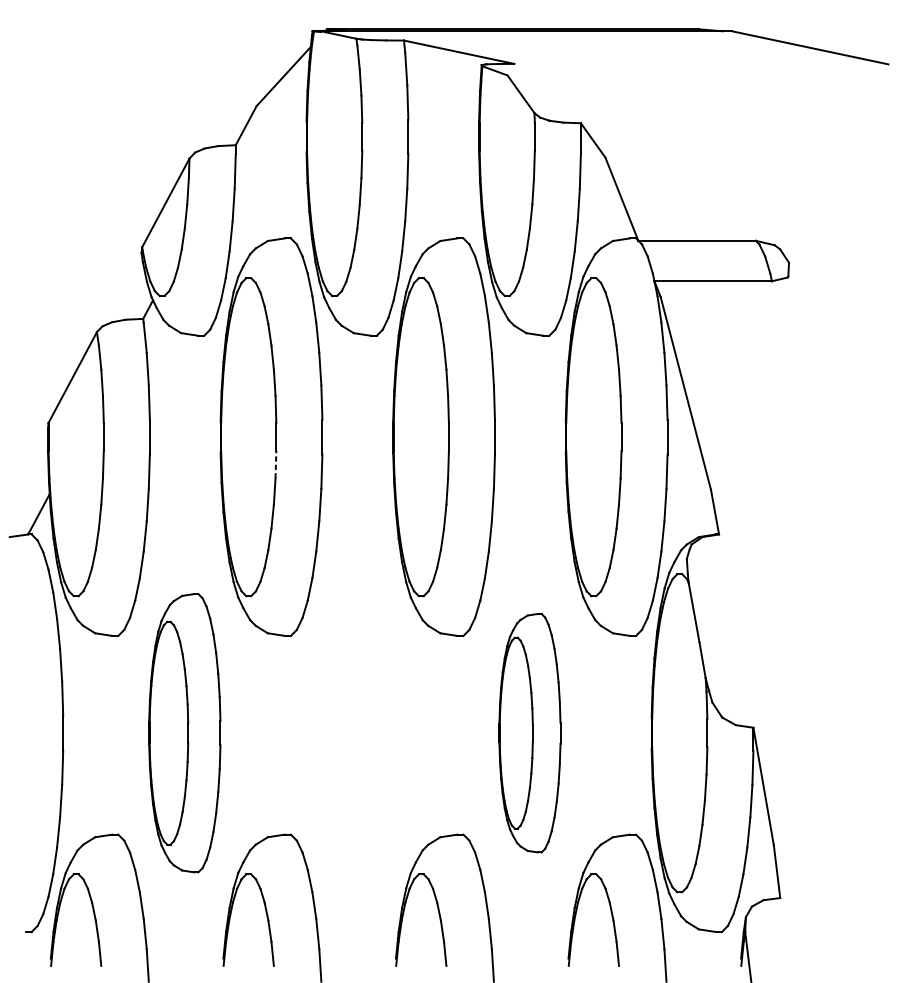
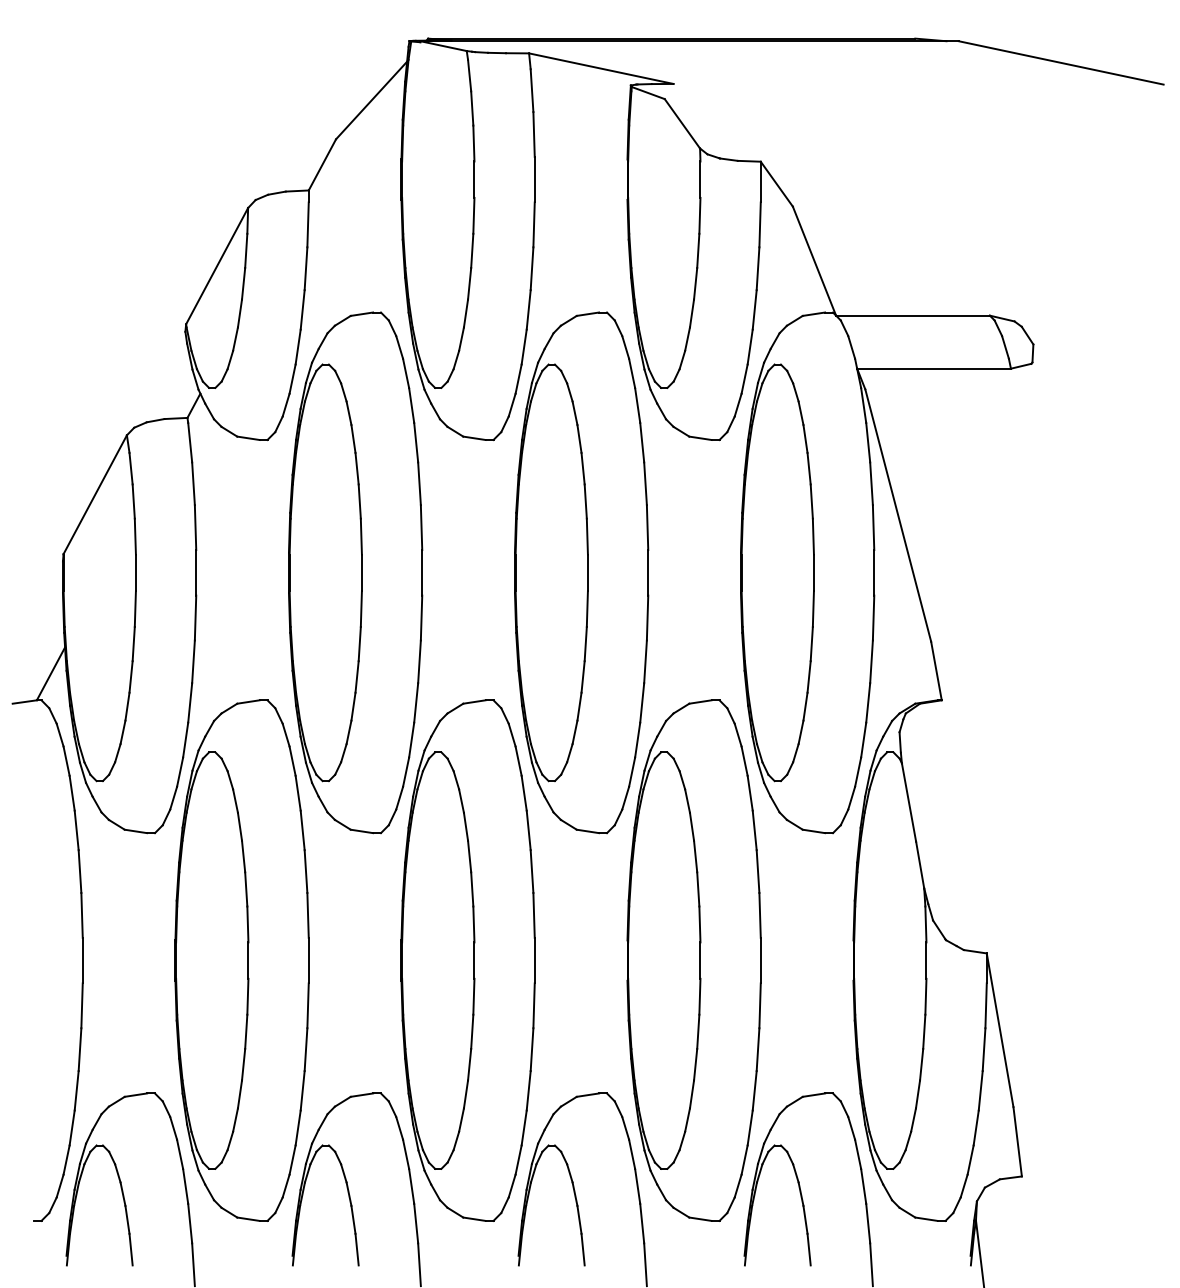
line: (276, 464) -> (361, 608), dashed -> solid
part: (184, 733) -> (241, 960), size x1.43
part: (356, 733) -> (467, 960), added
part: (529, 733) -> (693, 960), size x1.67

